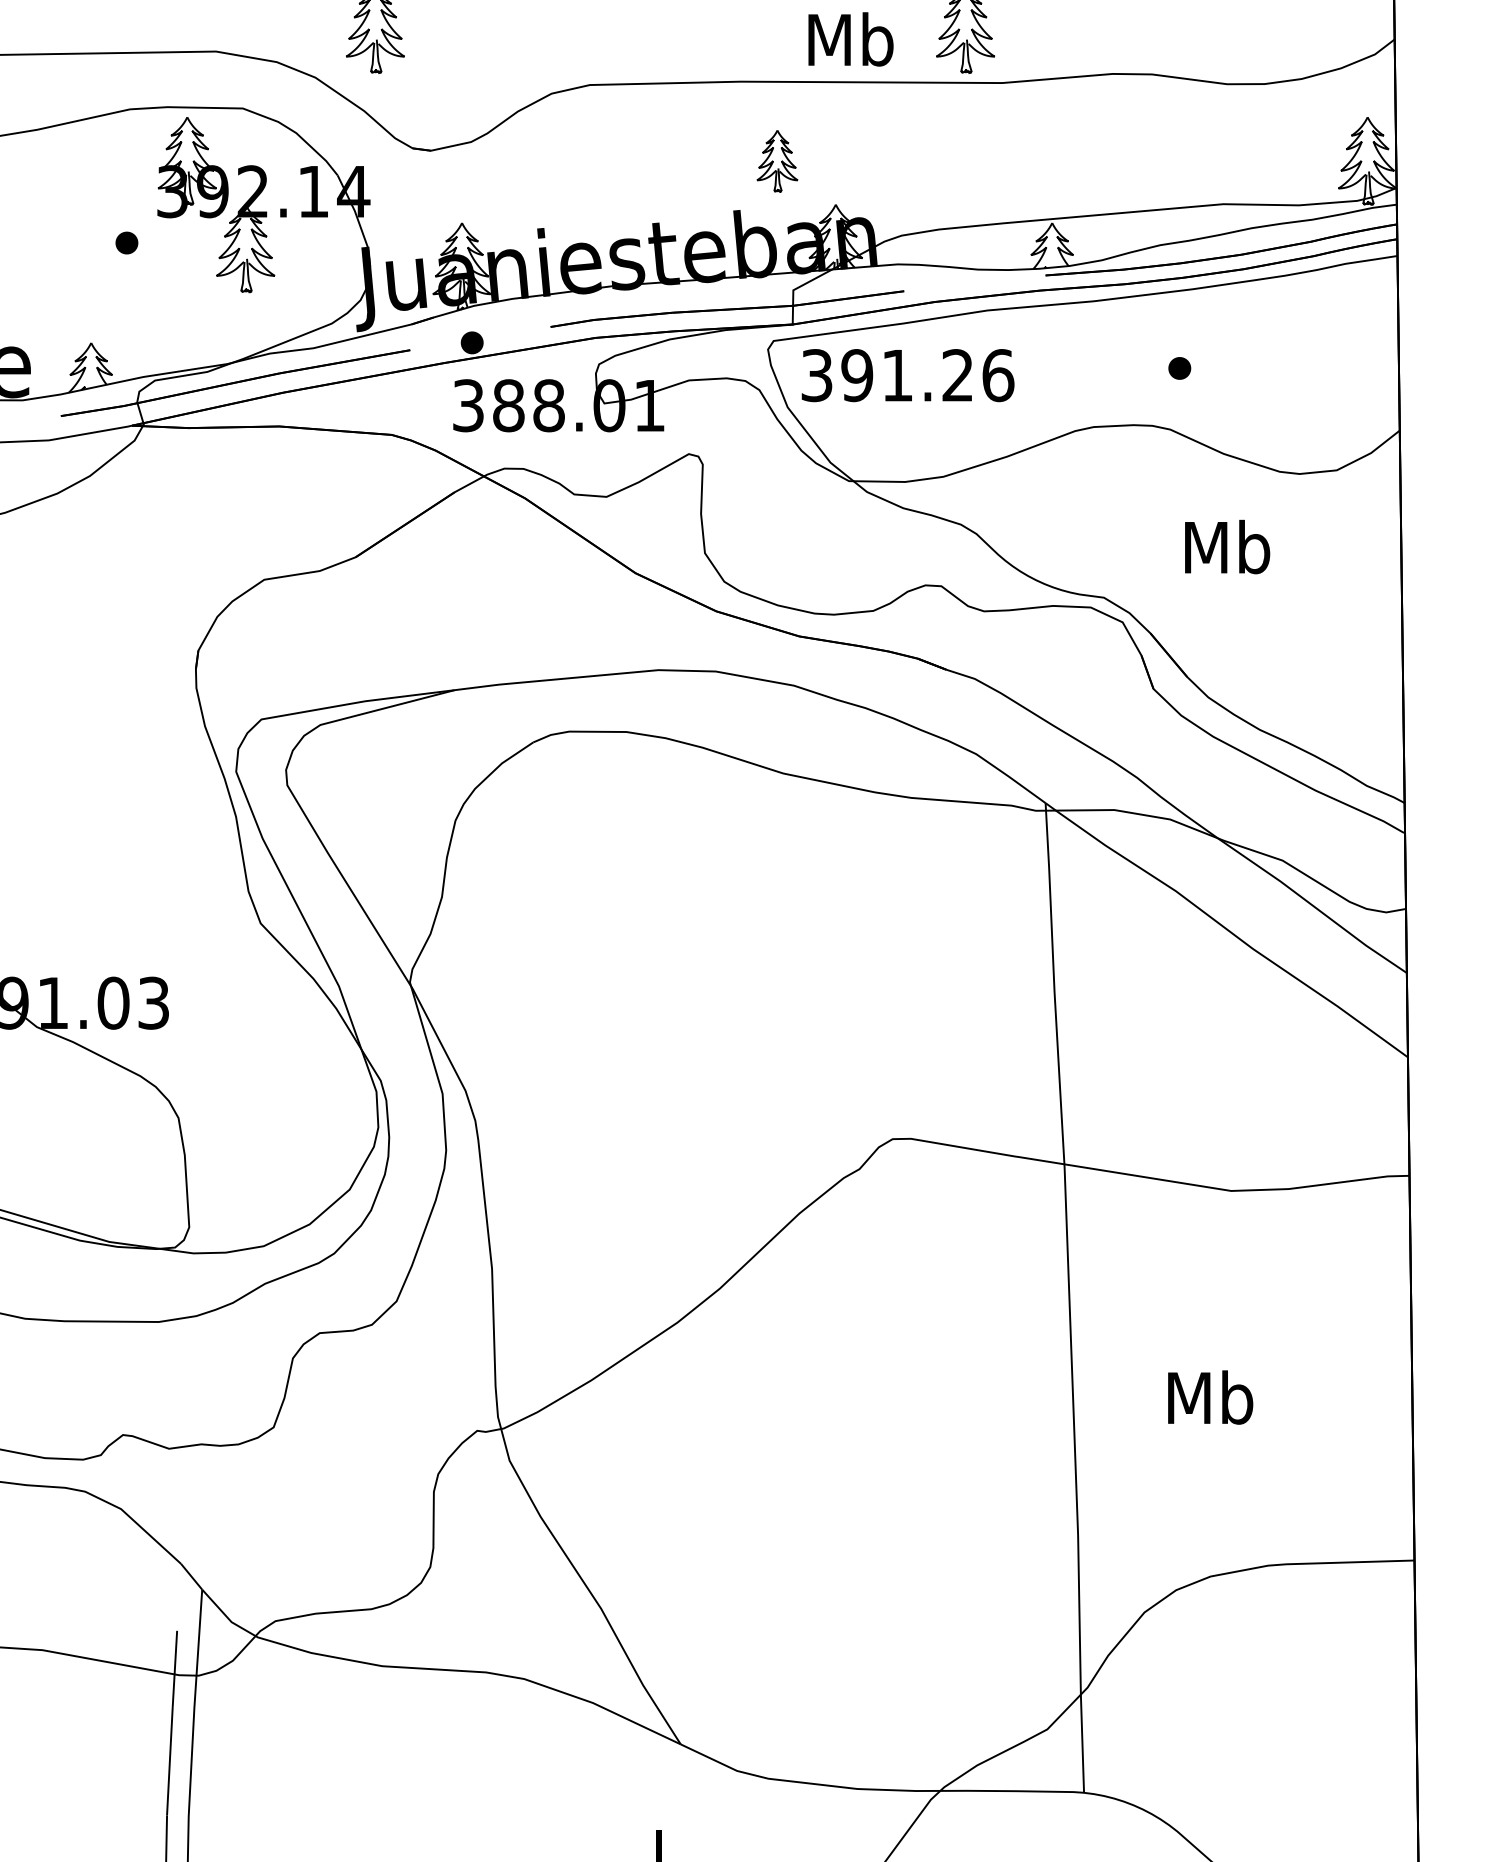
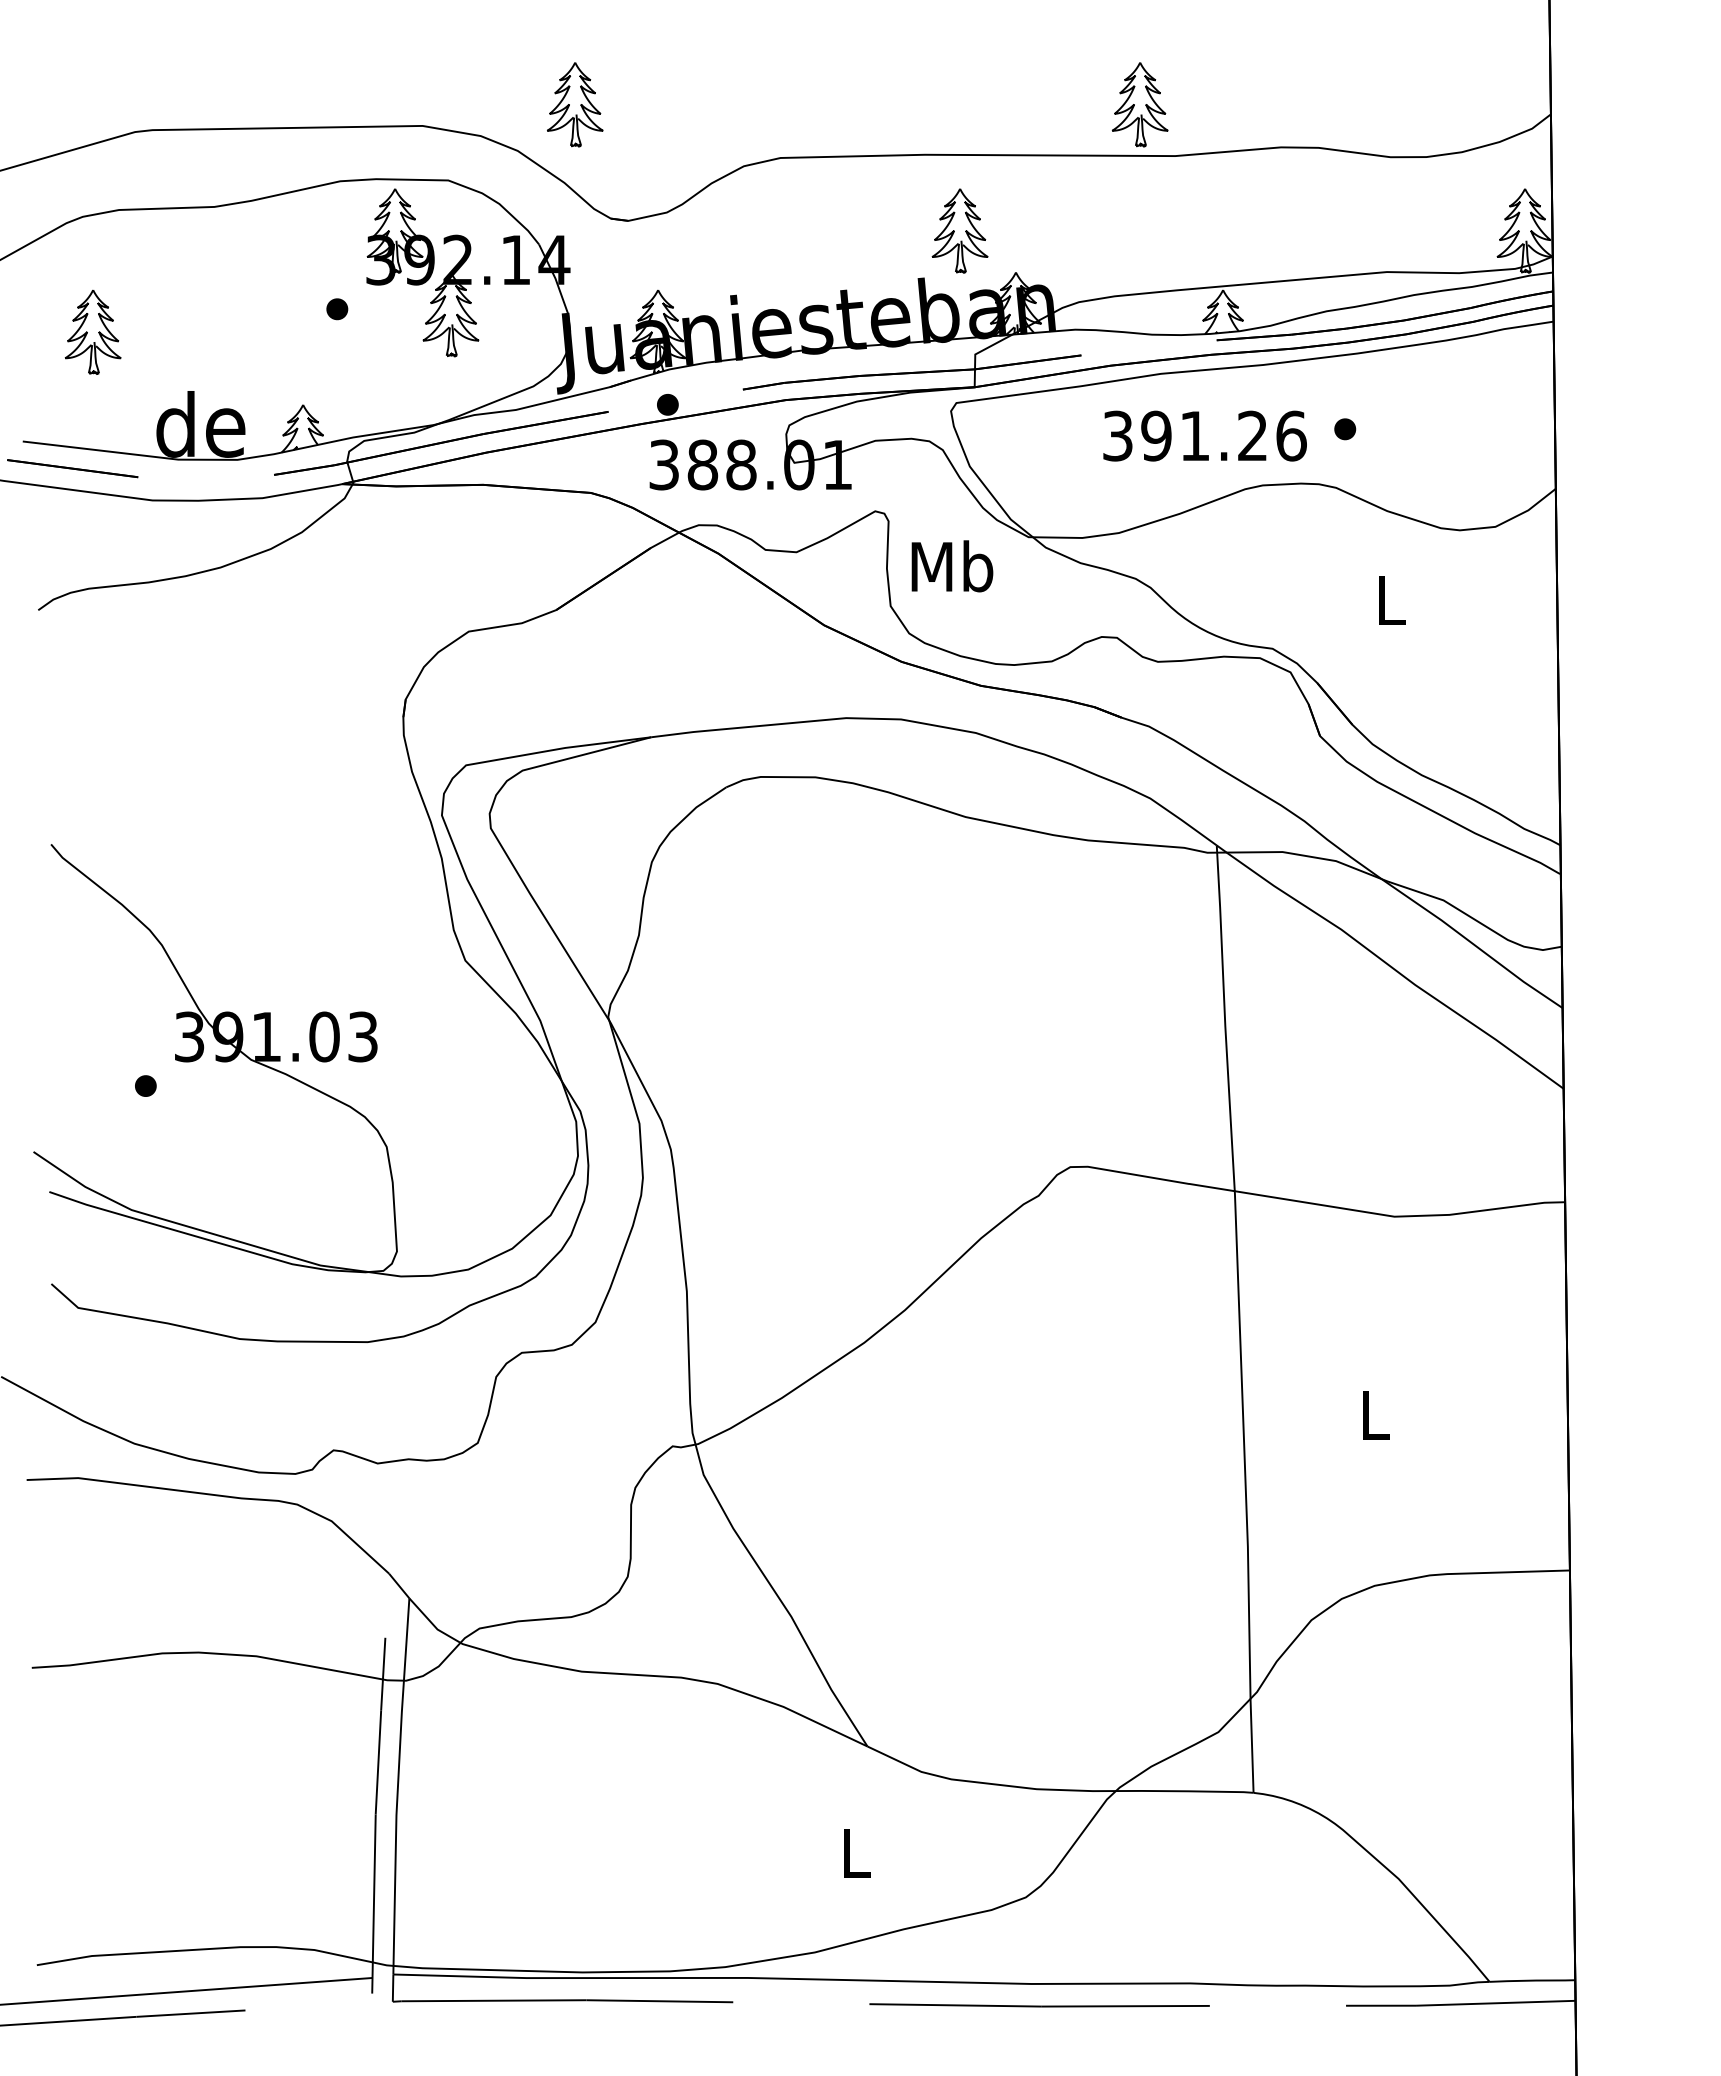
text: (851, 39) -> (952, 566), moved
part: (776, 160) -> (959, 230), size x1.43
text: (907, 374) -> (1204, 435), moved
text: (1227, 547) -> (1390, 600), Mb -> L
text: (1210, 1397) -> (1374, 1414), Mb -> L

